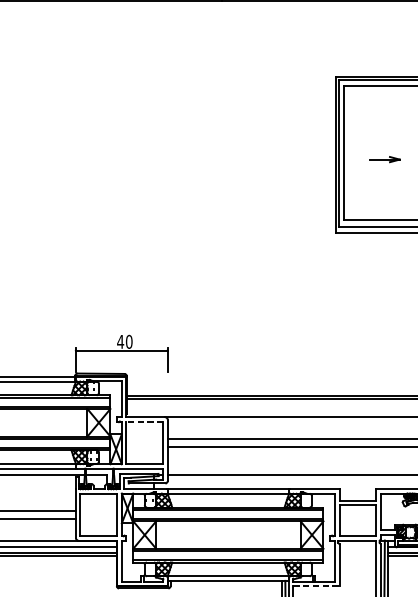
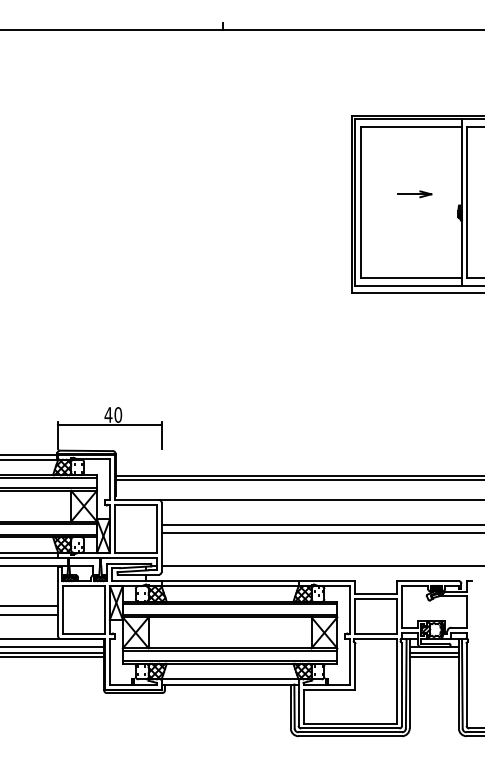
part: (384, 159) -> (414, 194), moved
line: (144, 421) -> (135, 504), dashed -> solid
line: (316, 586) -> (329, 690), dashed -> solid

